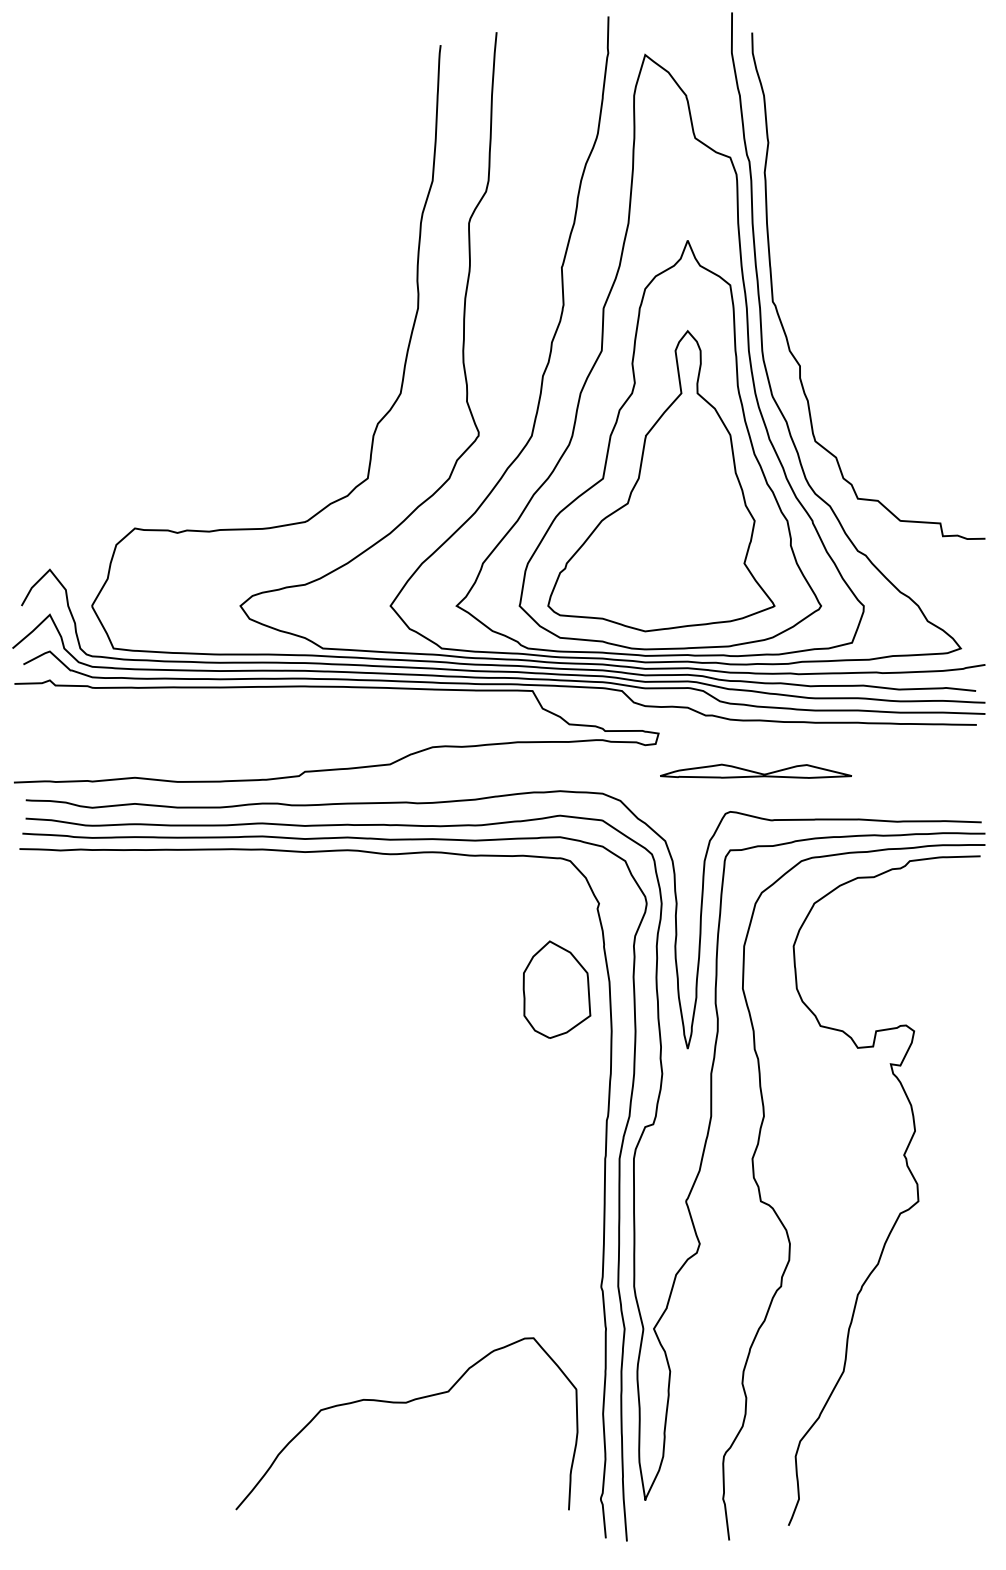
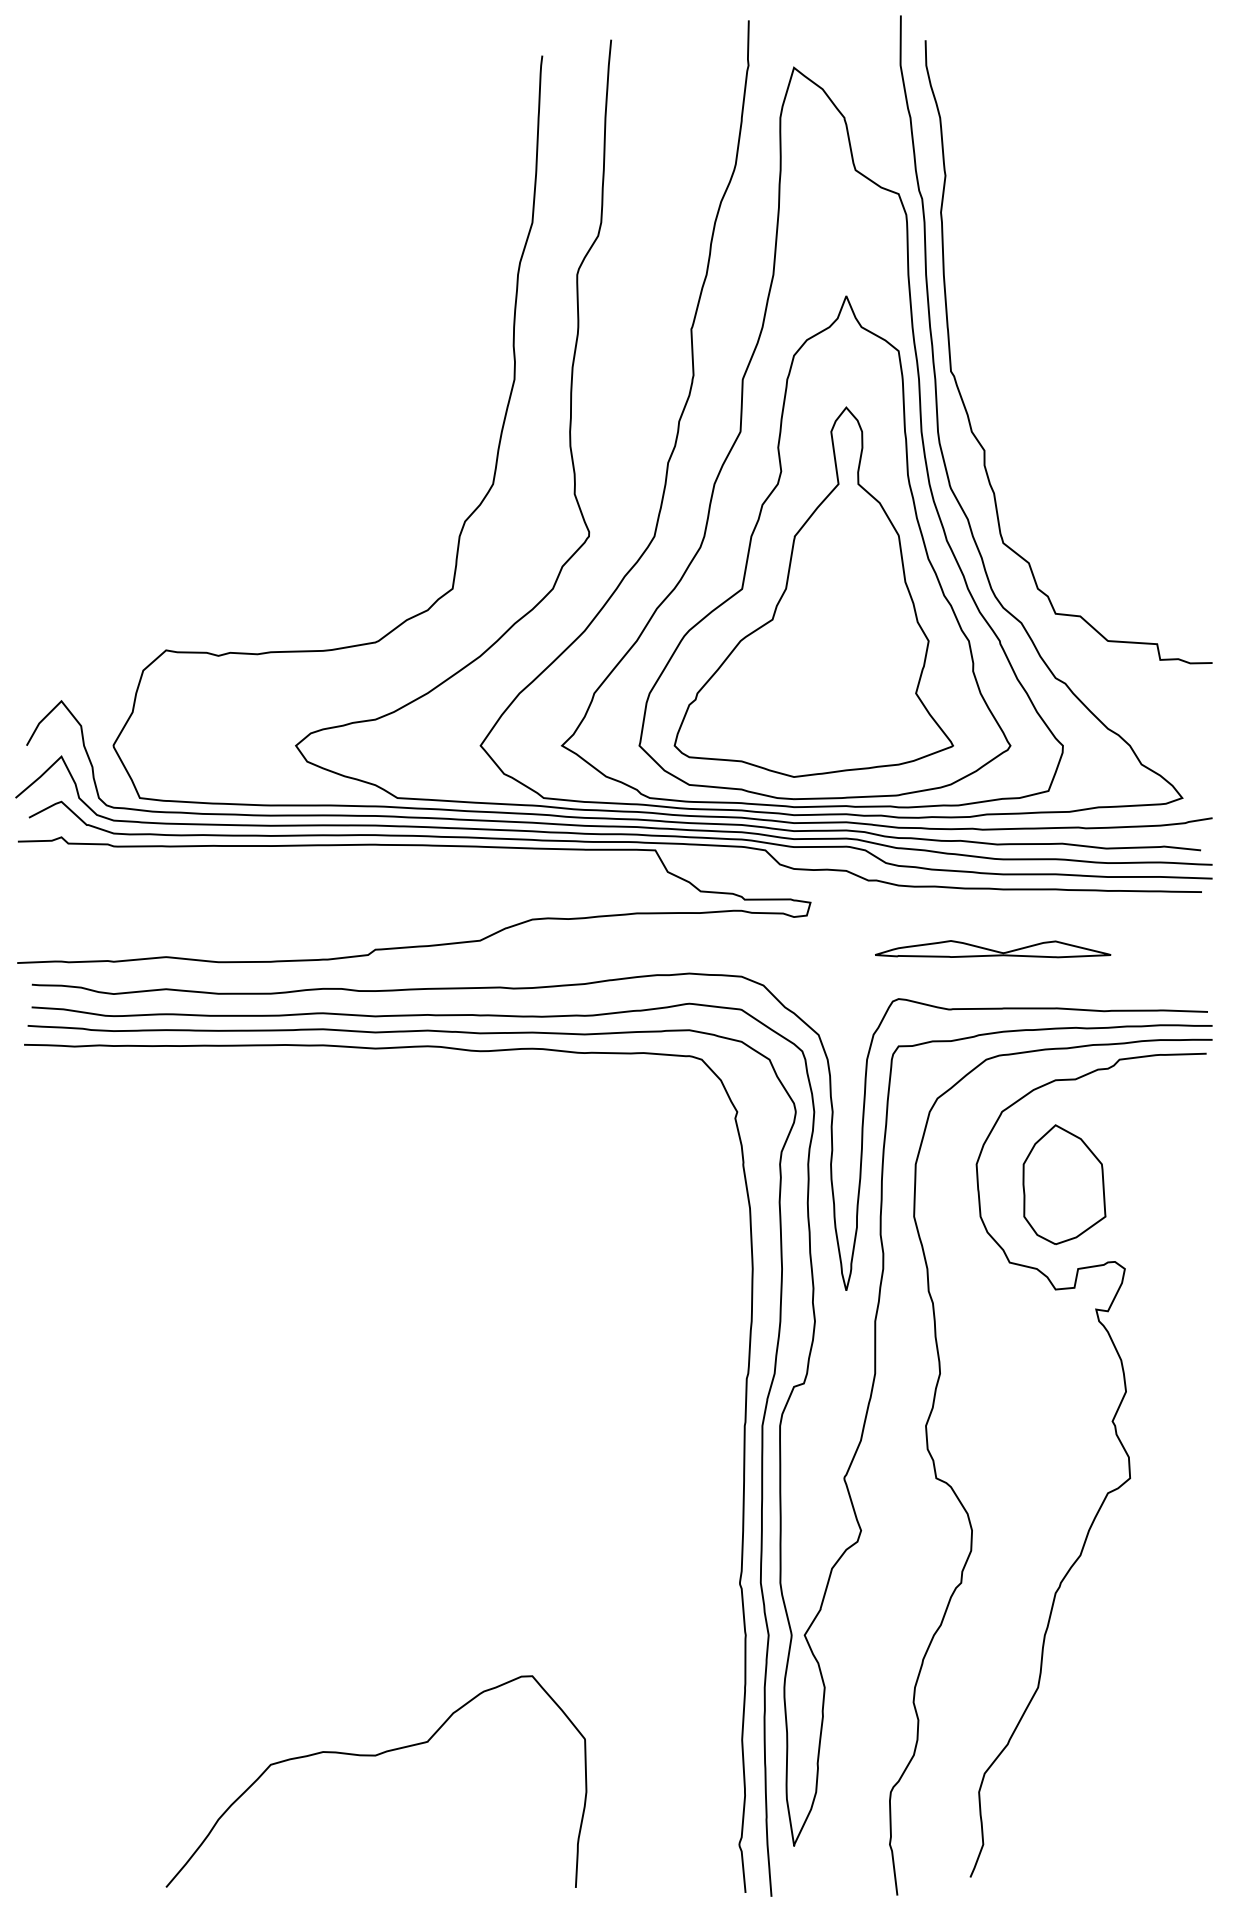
part: (755, 770) -> (992, 948), moved
part: (556, 989) -> (1063, 1184), moved
curve: (406, 1403) -> (375, 1756), moved

